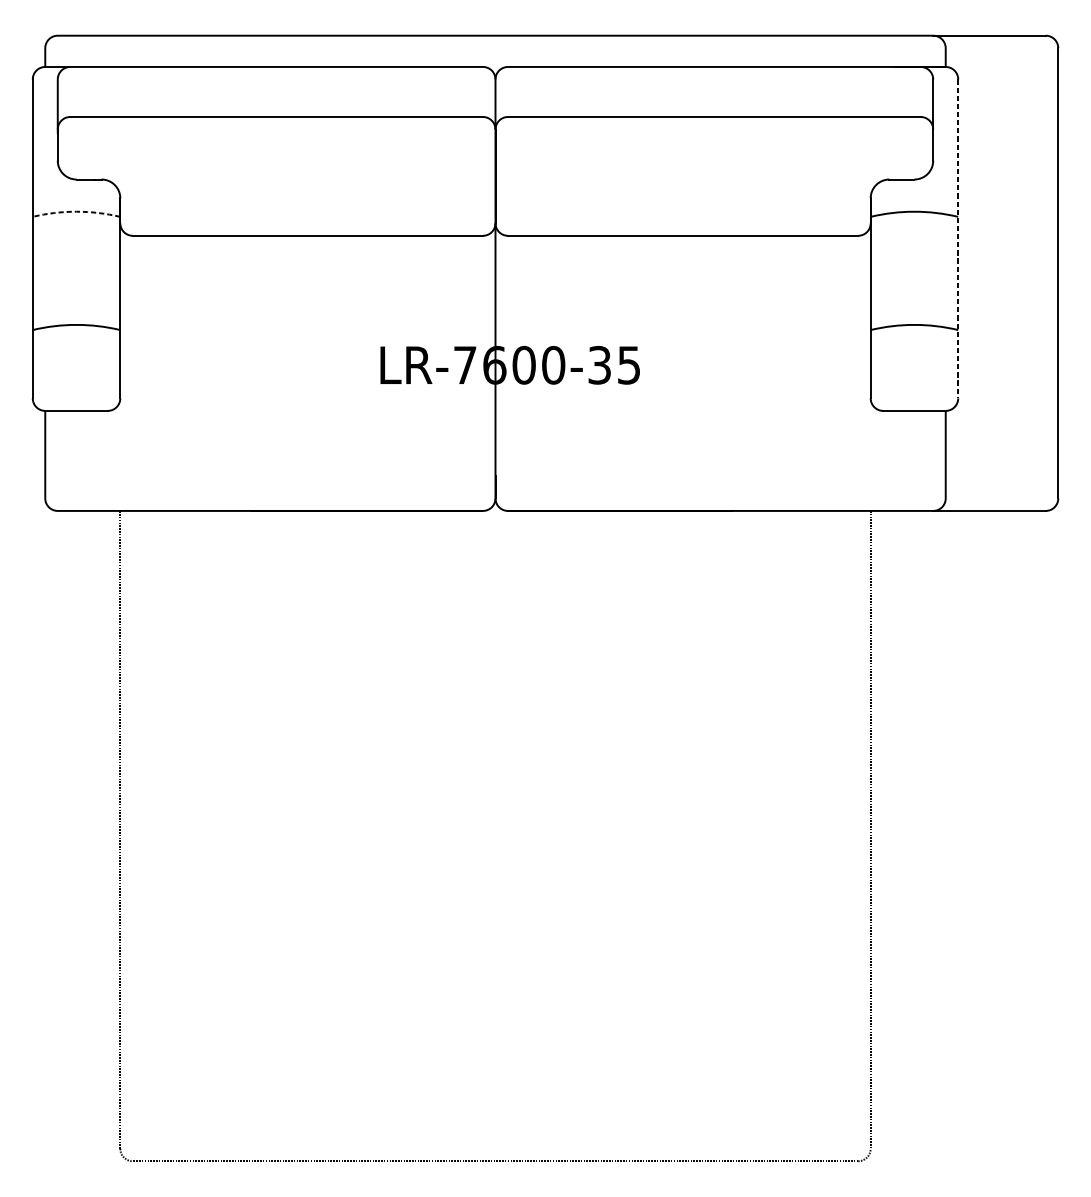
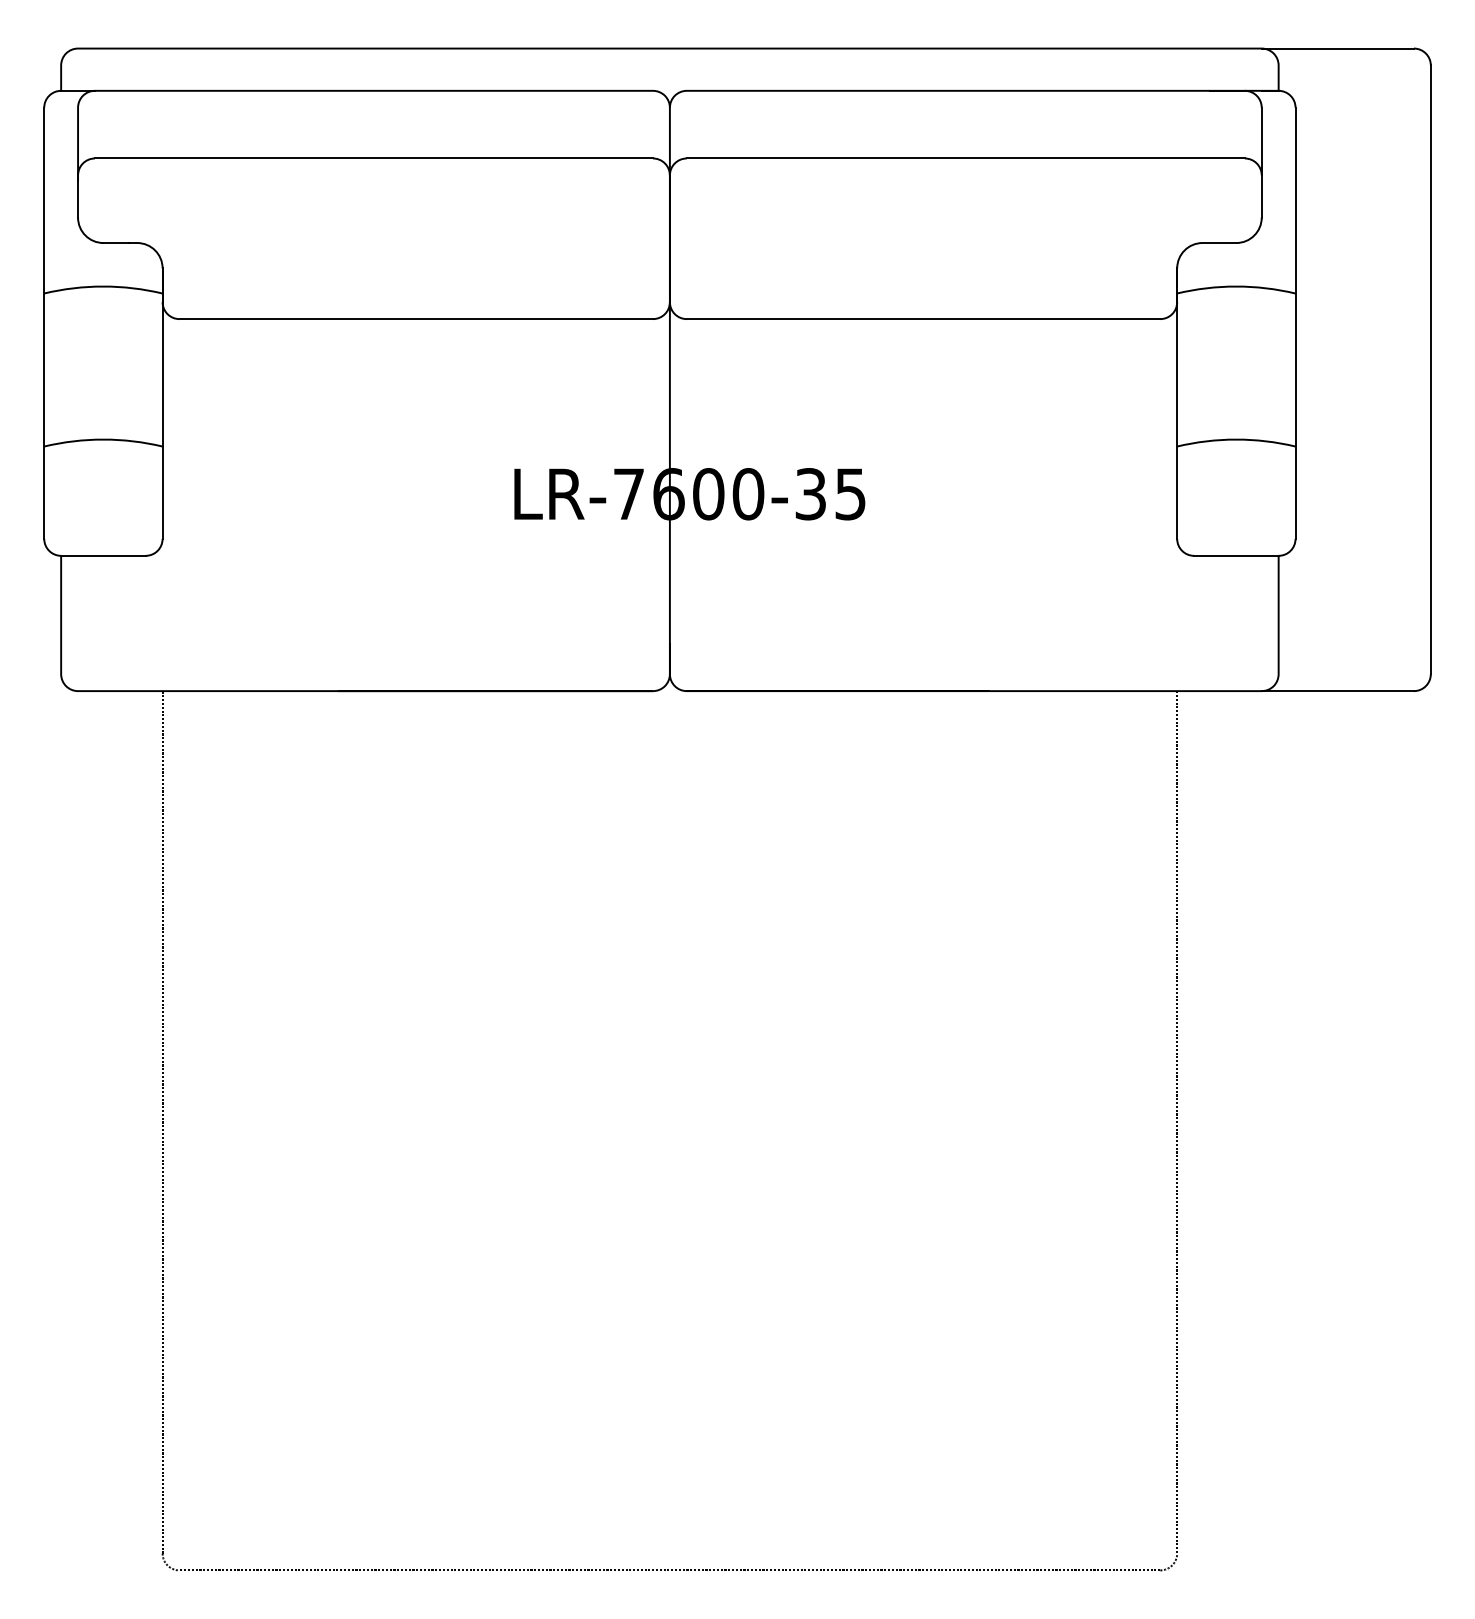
arc: (76, 211) -> (103, 286), dashed -> solid
line: (958, 239) -> (1295, 323), dashed -> solid

